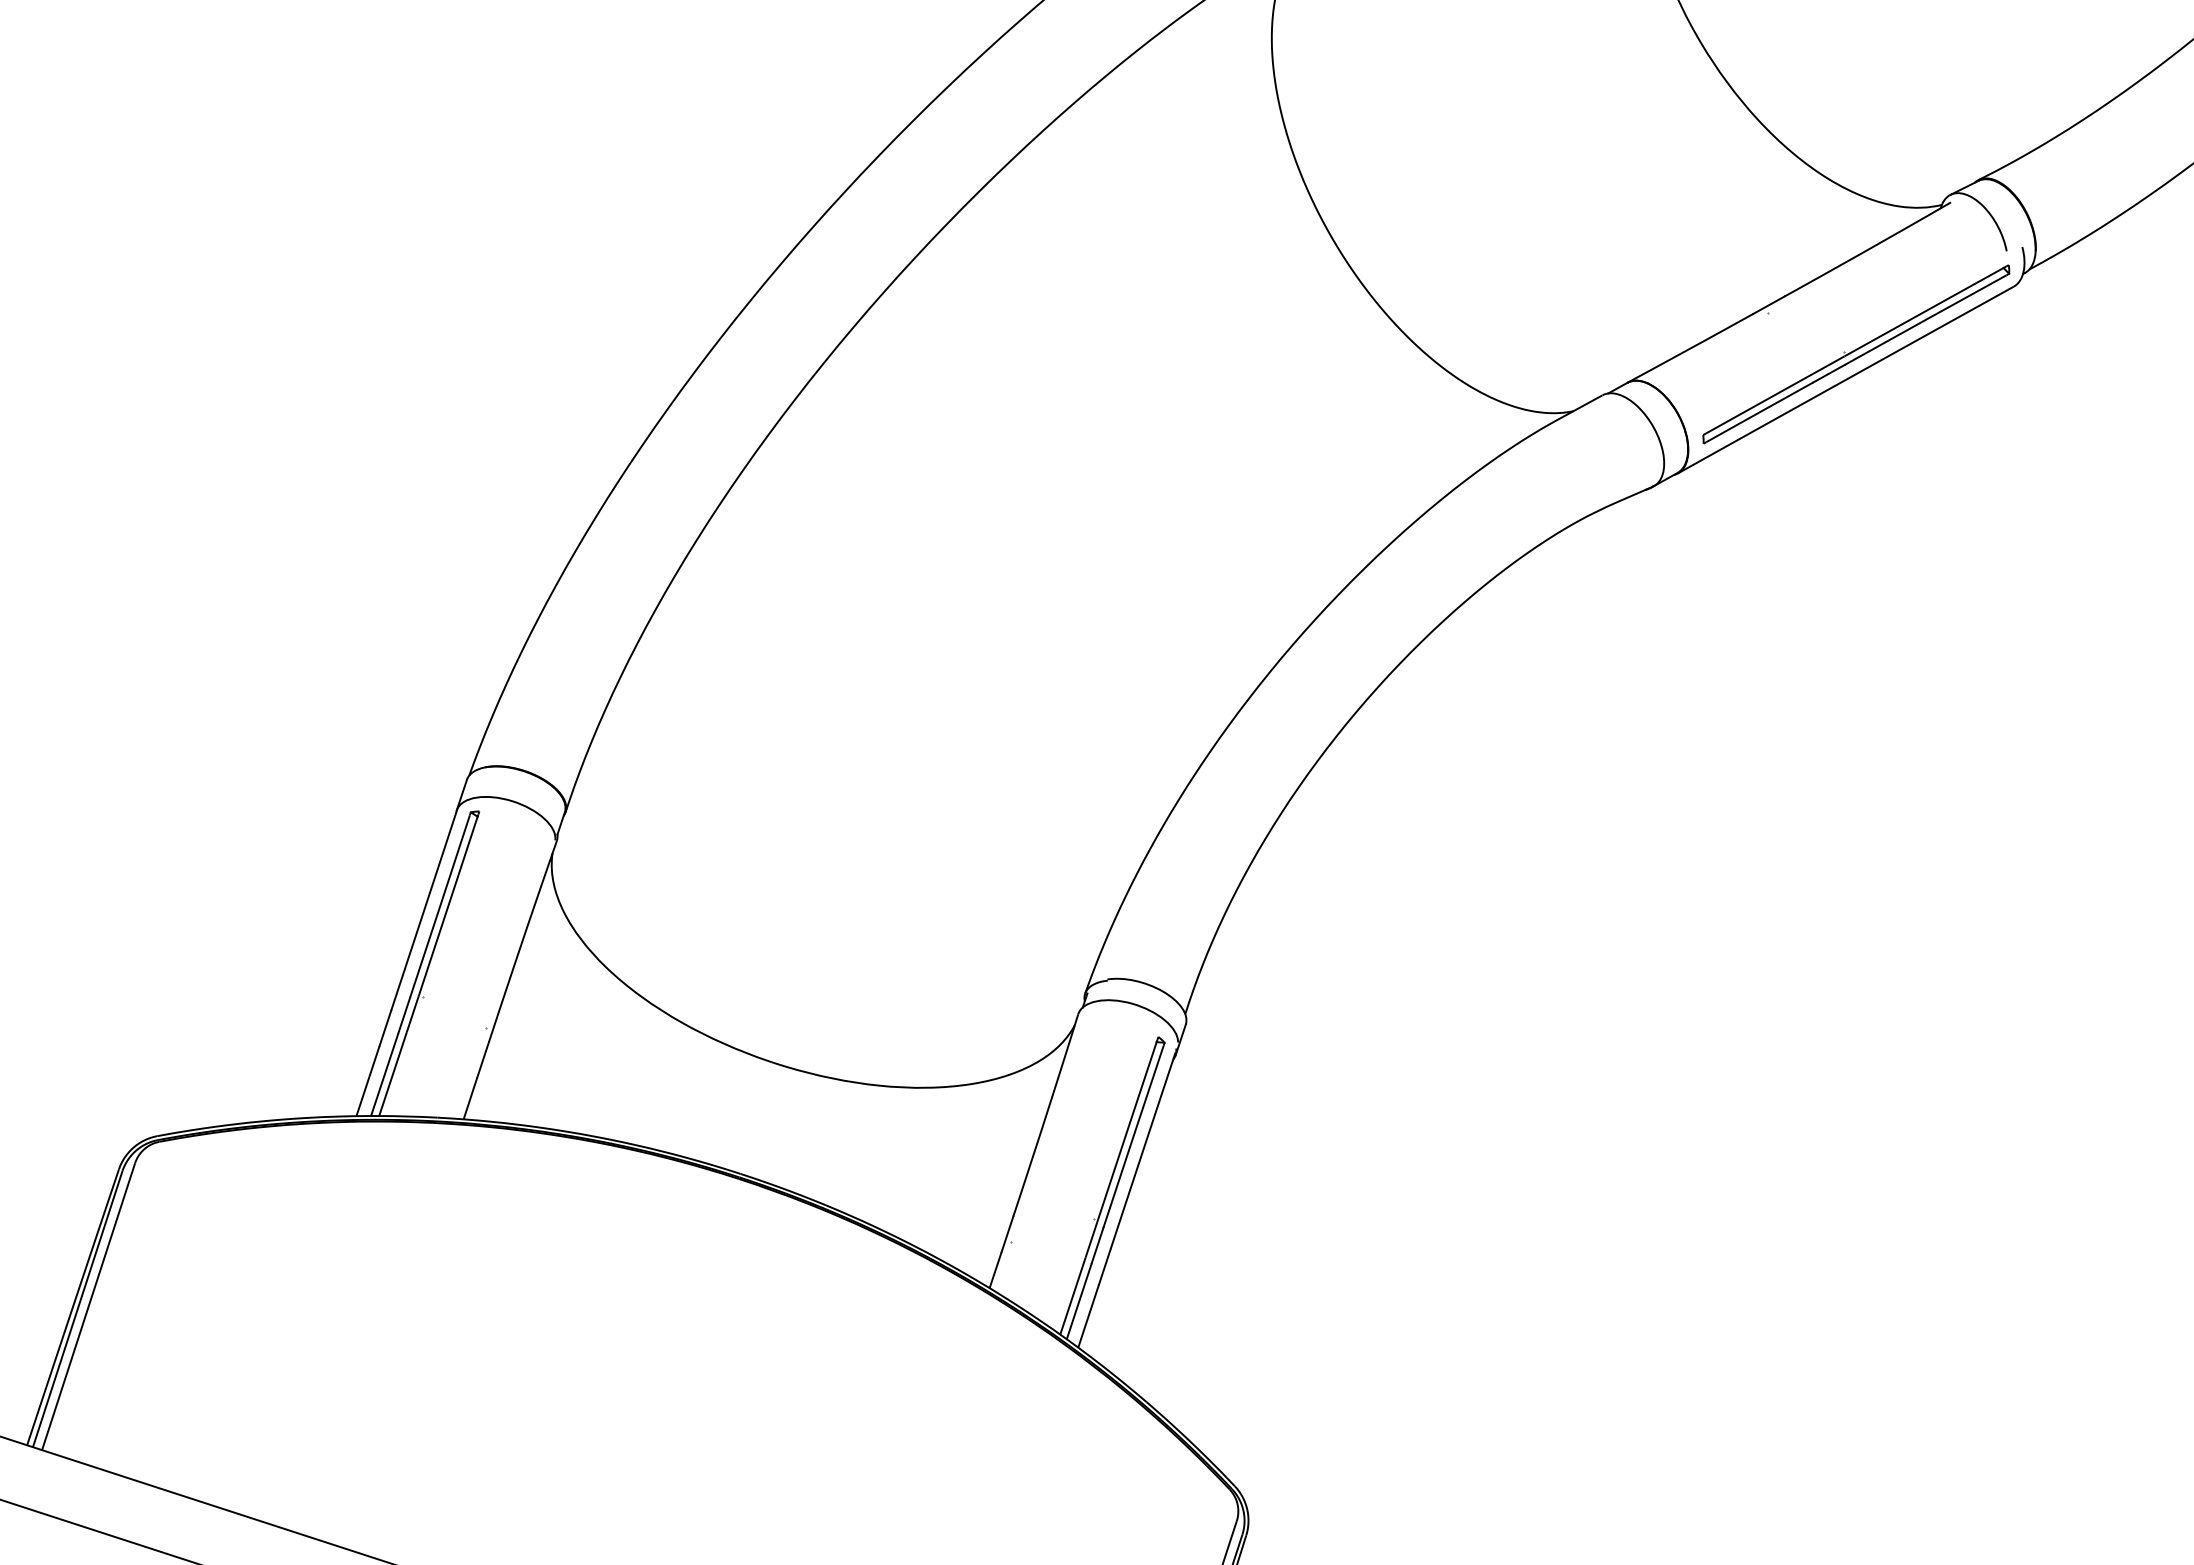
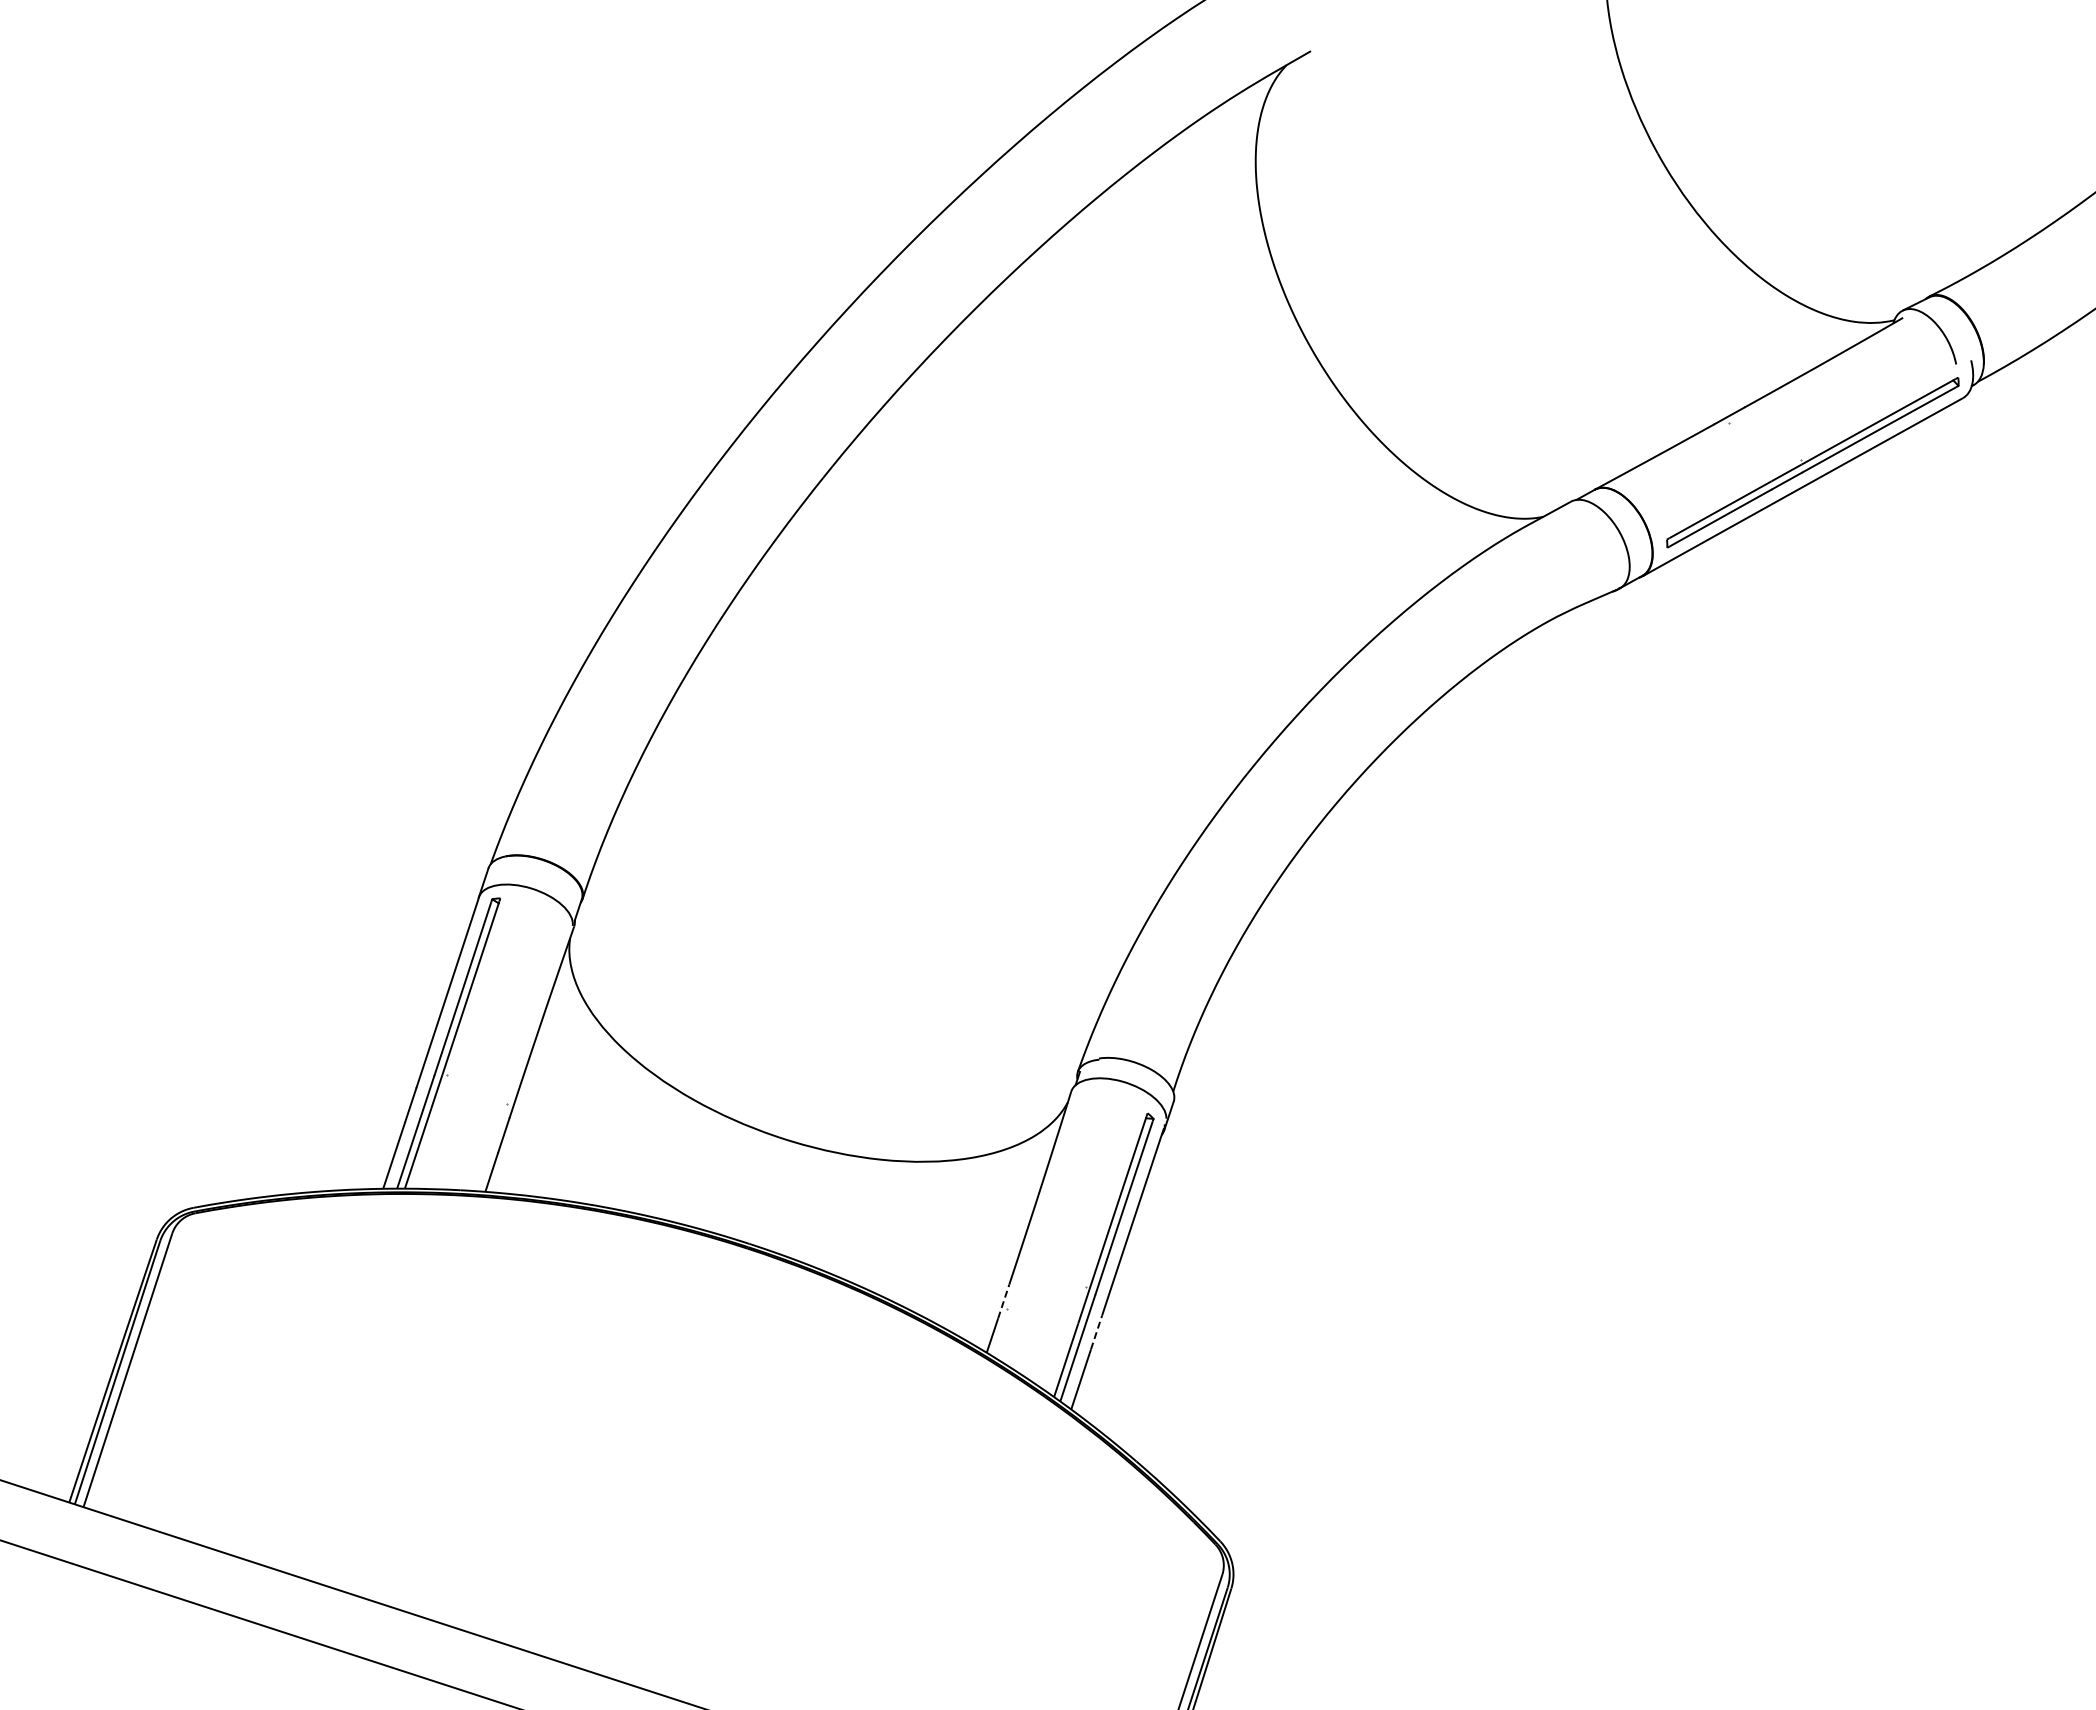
line: (1007, 1234) -> (1003, 1301), solid -> dashed
line: (1104, 1266) -> (1096, 1332), solid -> dashed

